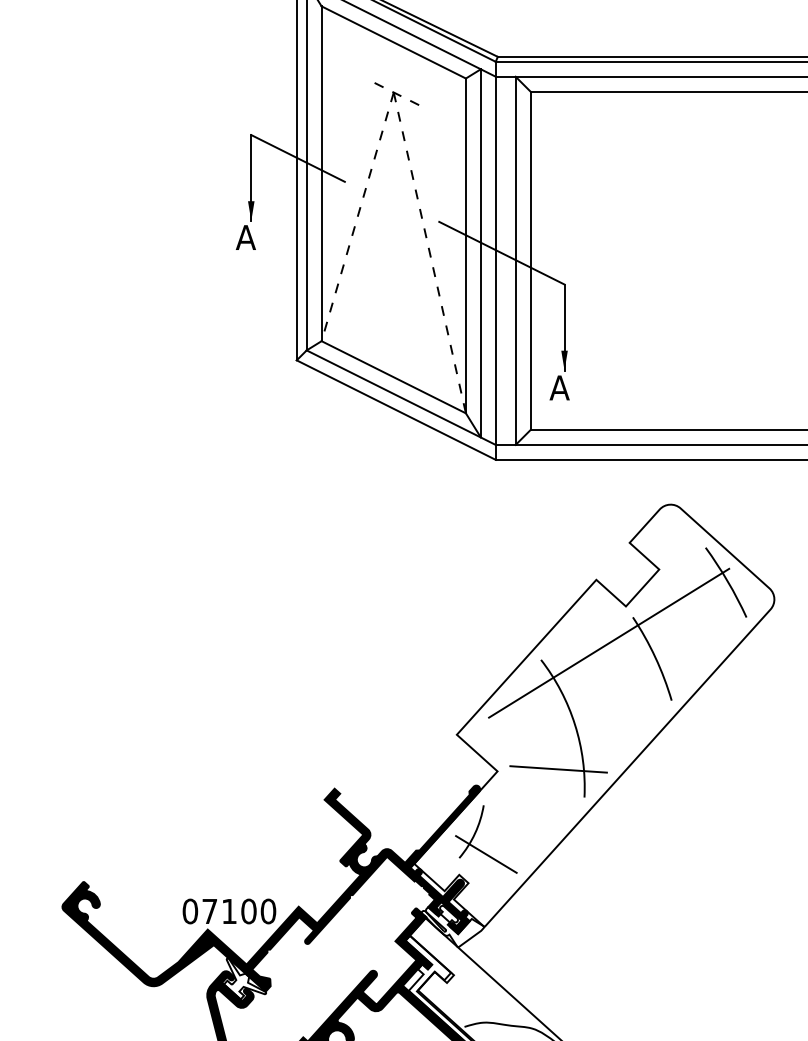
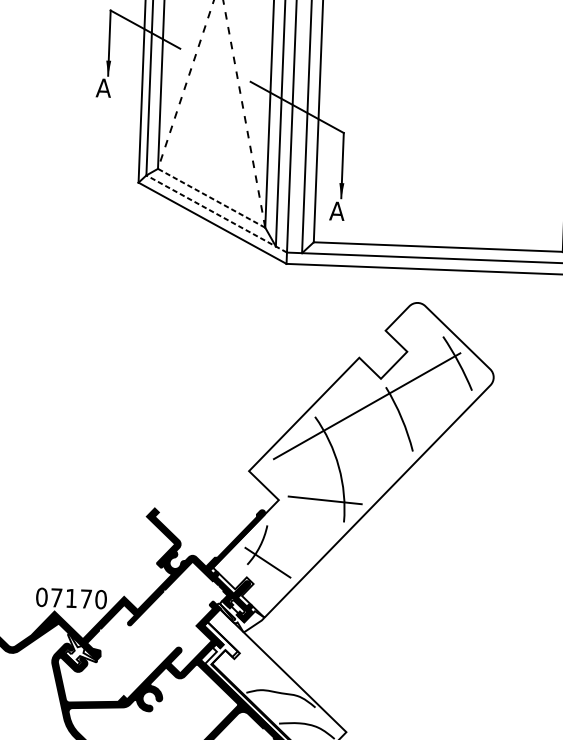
line: (393, 377) -> (211, 198), solid -> dashed
line: (401, 397) -> (216, 213), solid -> dashed
text: (248, 911) -> (85, 599), 07100 -> 07170

